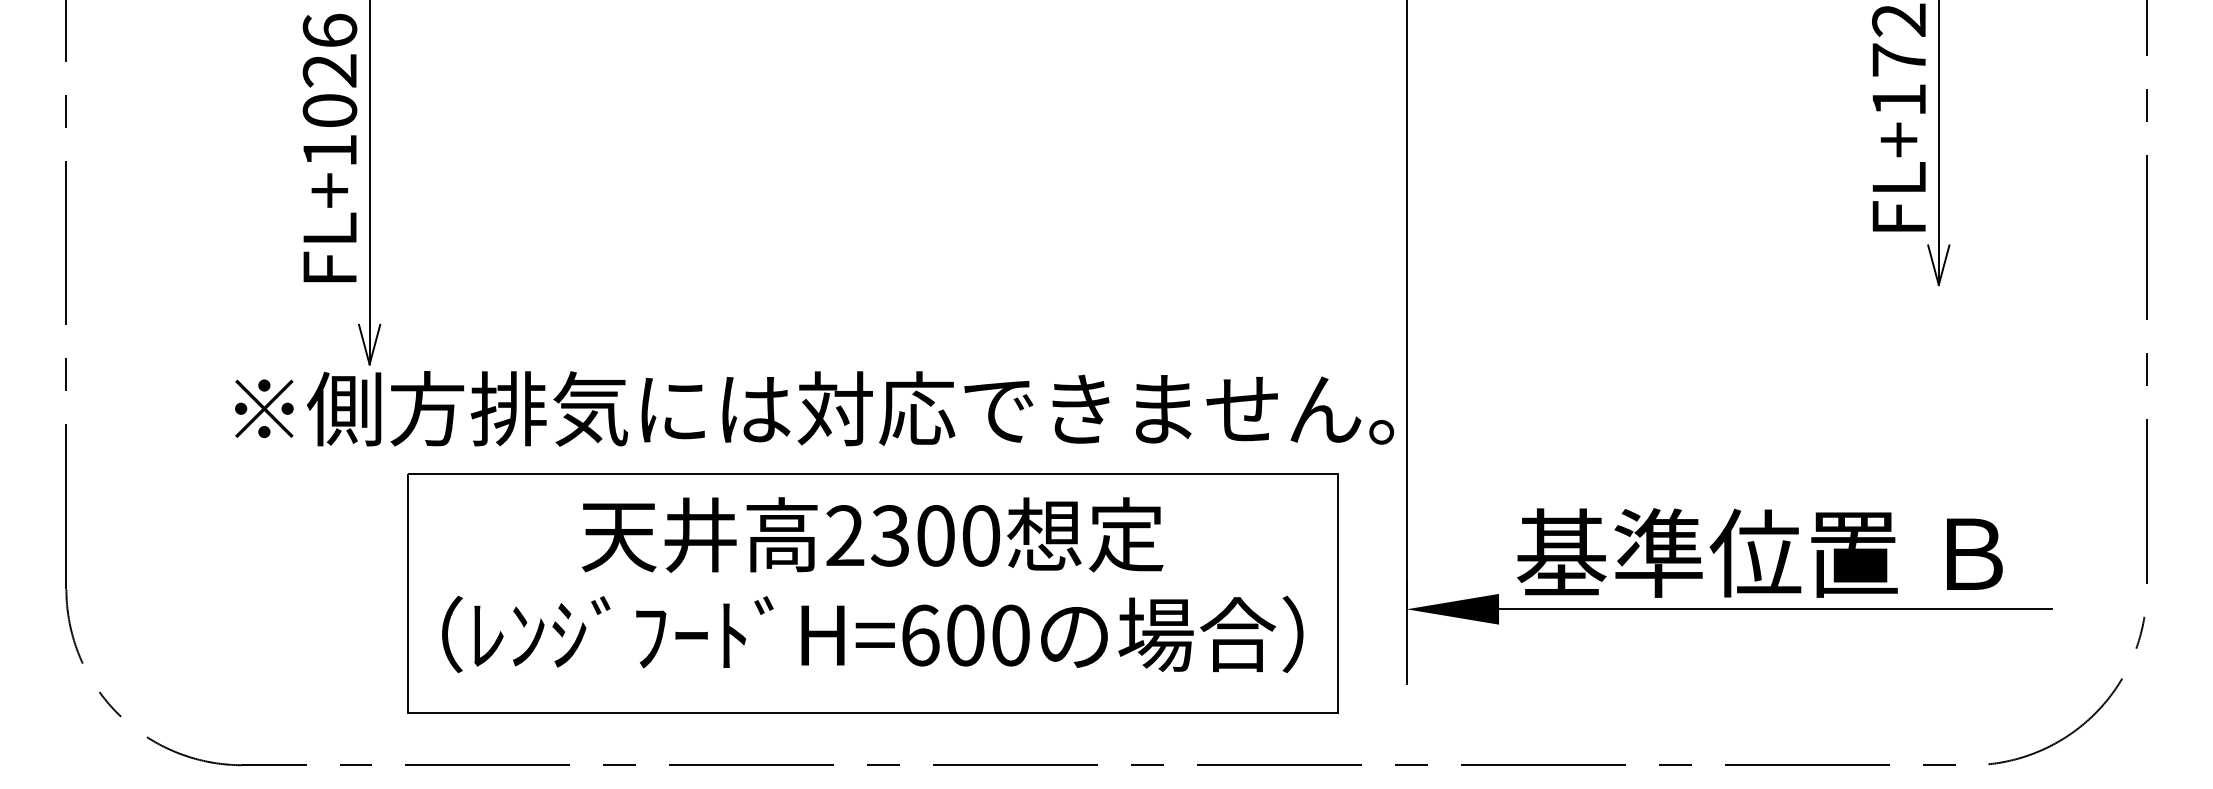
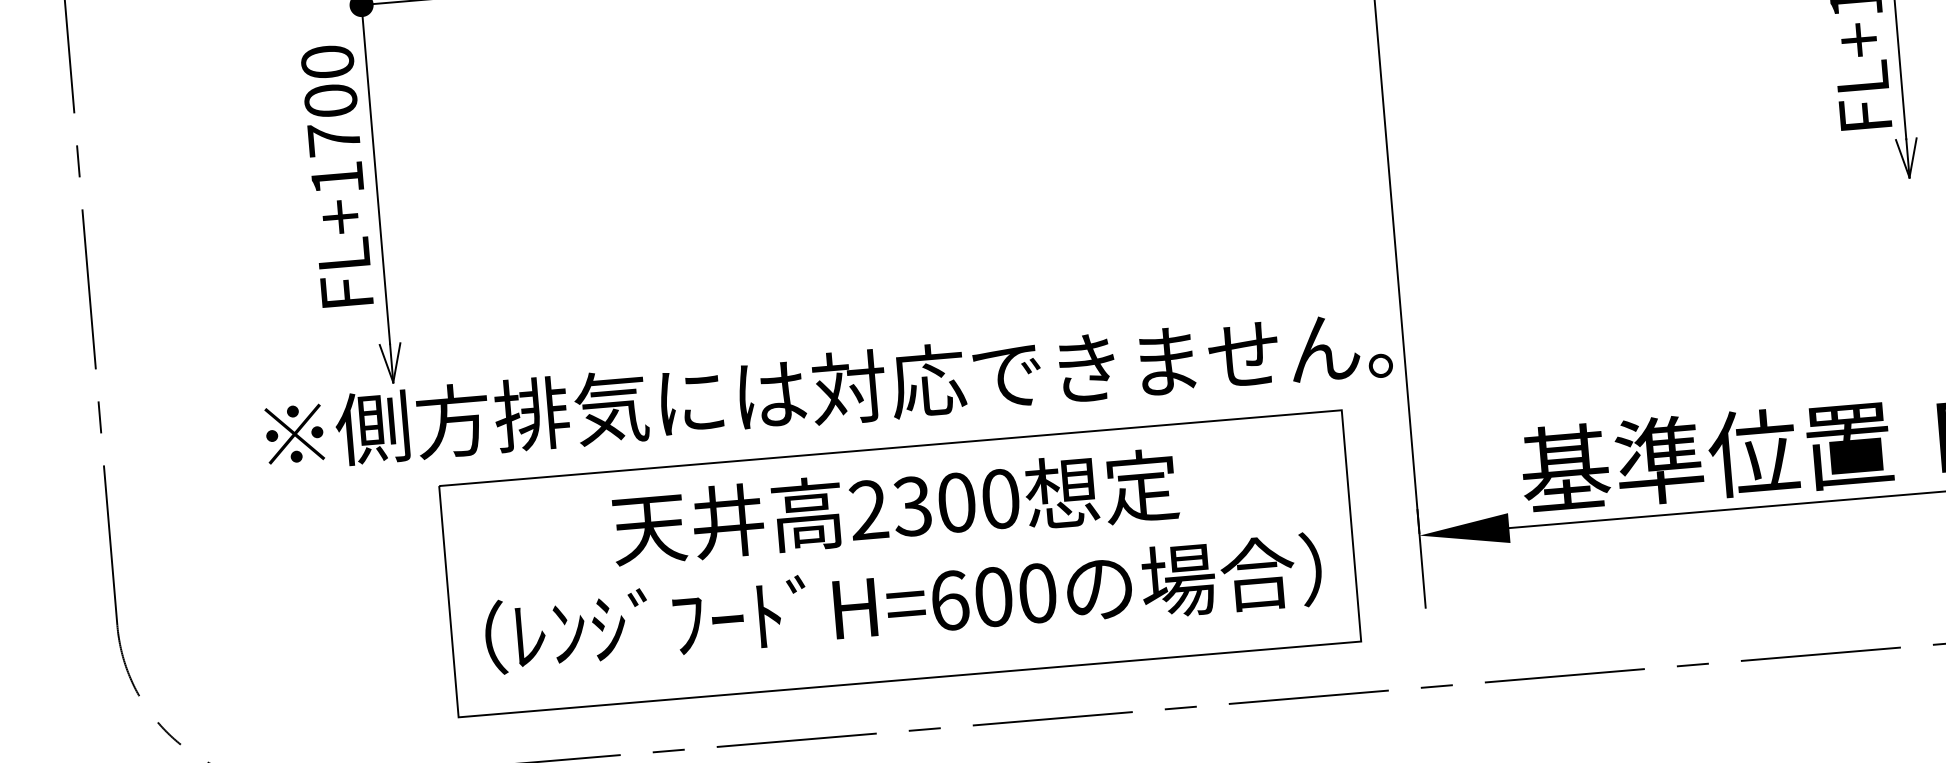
text: (329, 70) -> (330, 100), FL+1026 -> FL+1700

